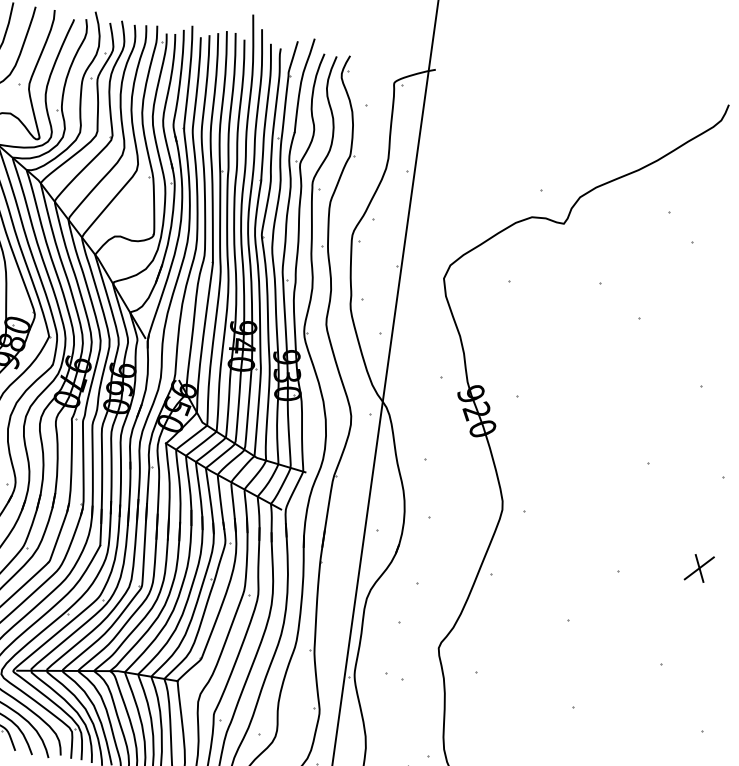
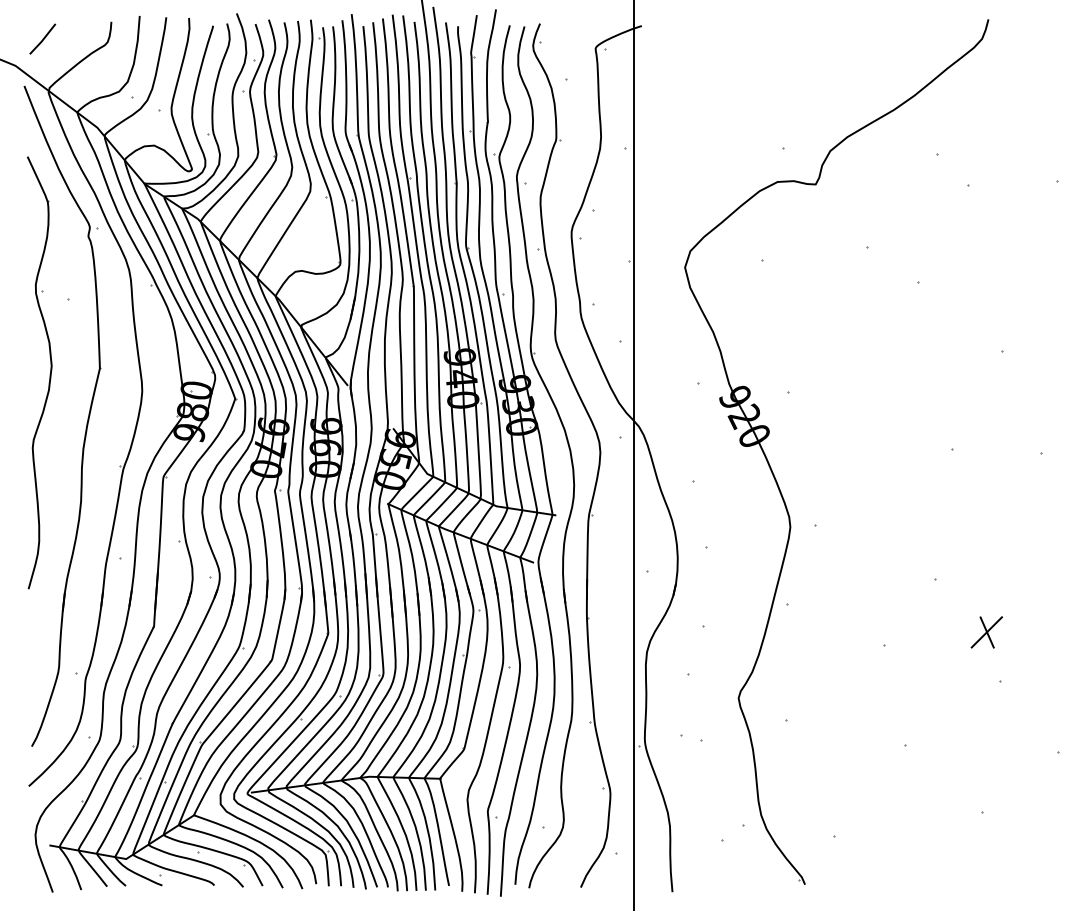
part: (699, 568) -> (986, 632), moved

